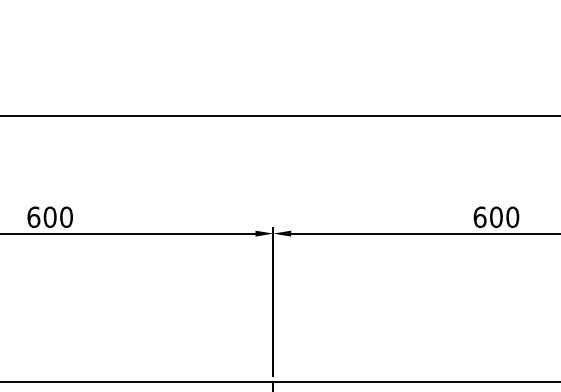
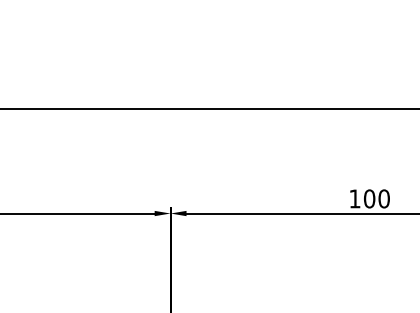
text: (479, 216) -> (354, 198), 600 -> 100

